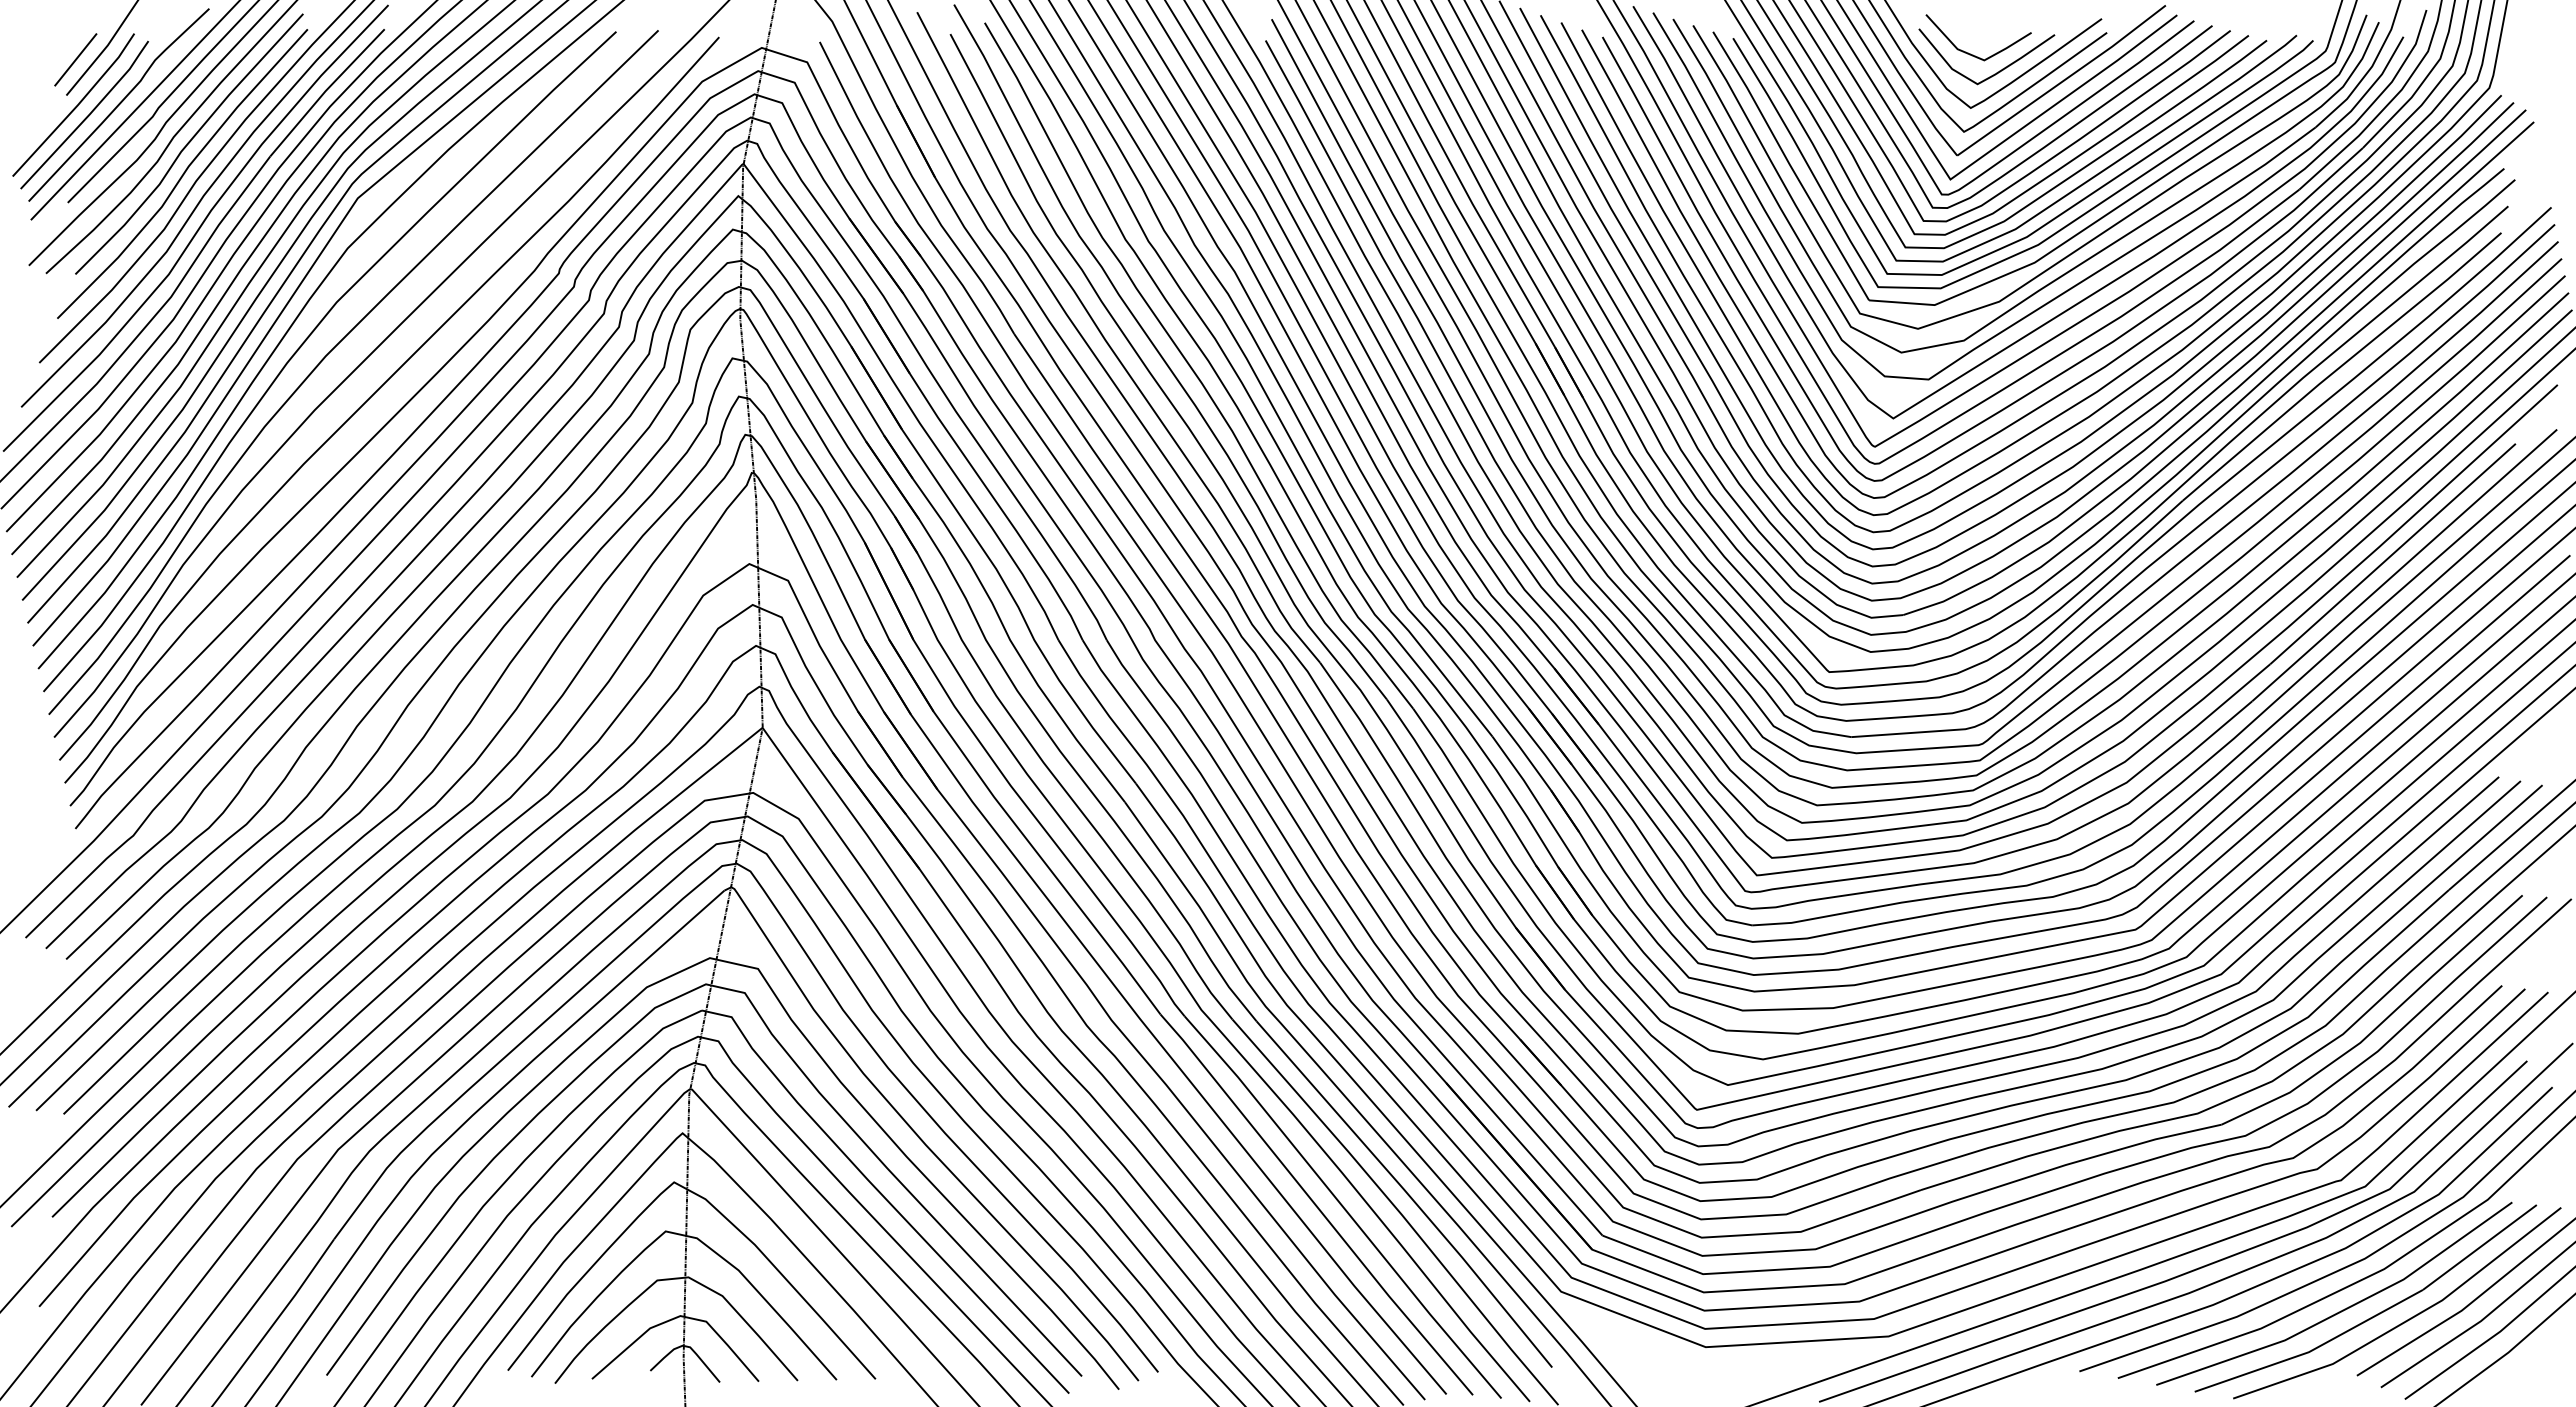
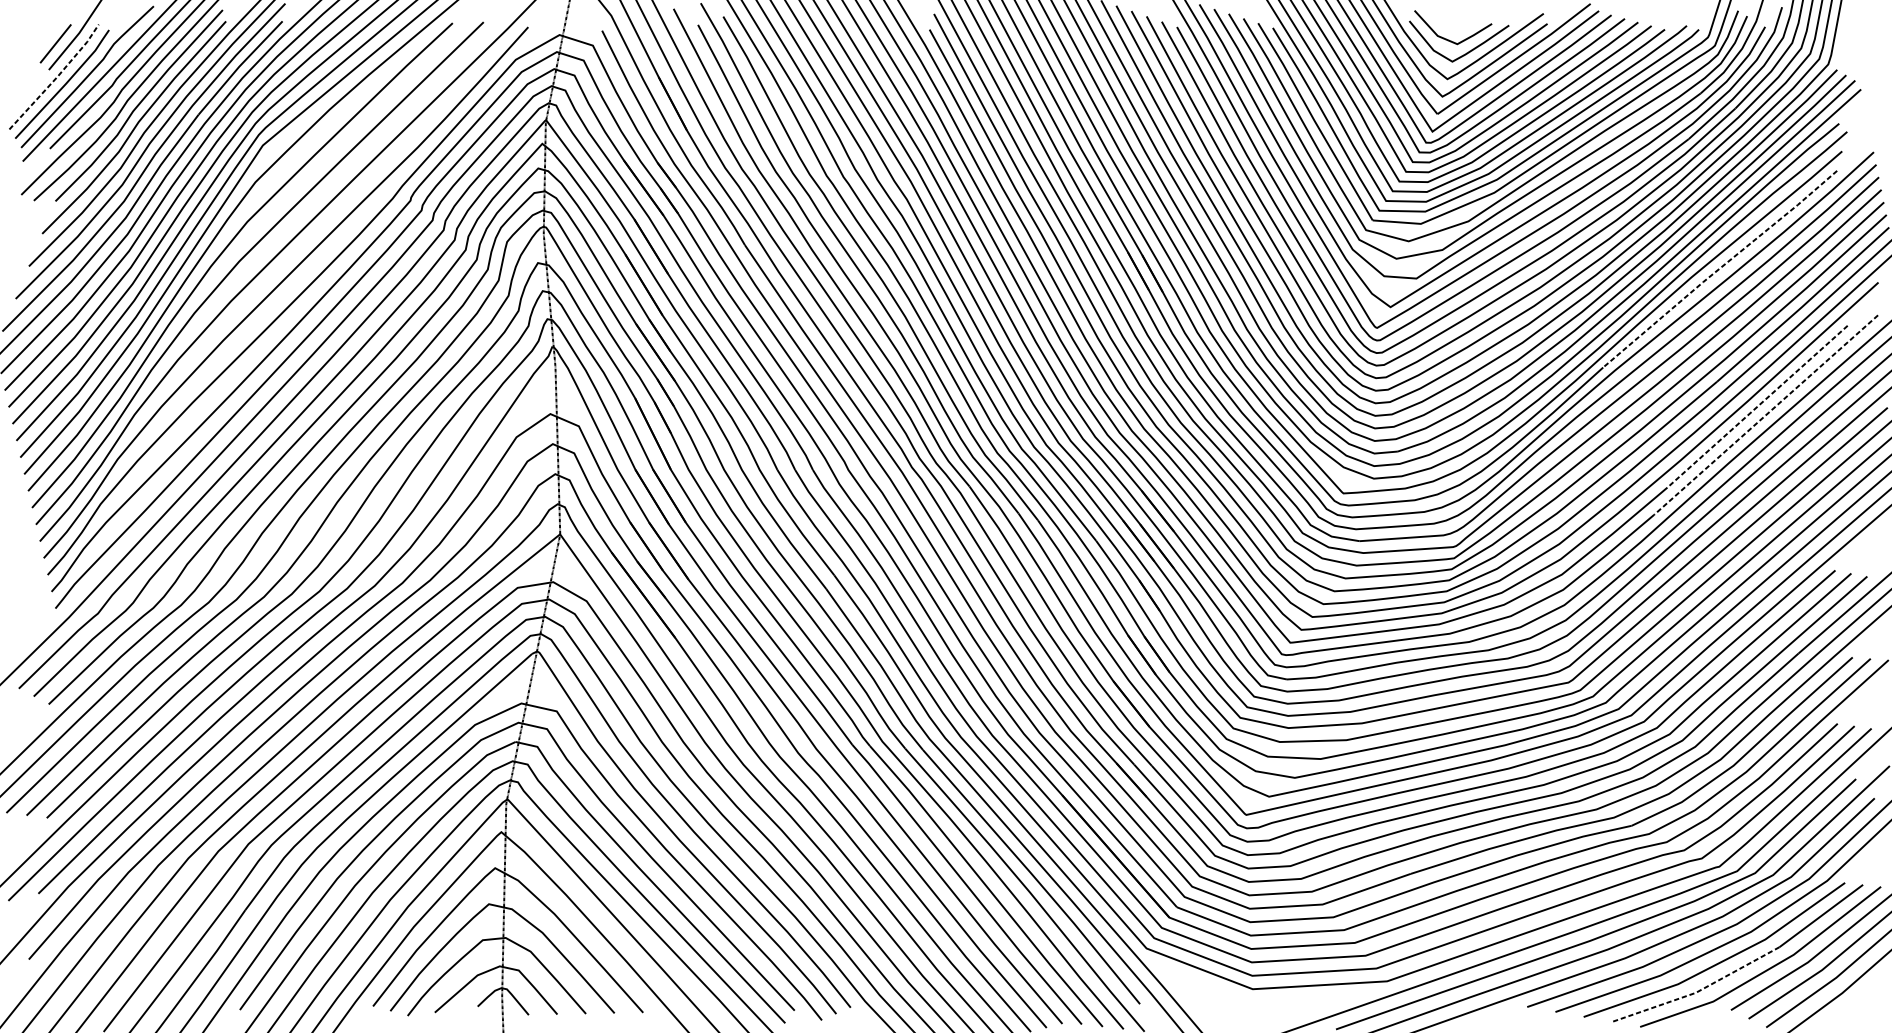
line: (76, 106) -> (56, 78), solid -> dashed
line: (2341, 366) -> (1719, 269), solid -> dashed
line: (2393, 553) -> (1757, 406), solid -> dashed
line: (2404, 565) -> (1765, 415), solid -> dashed
line: (2312, 1350) -> (1698, 991), solid -> dashed

